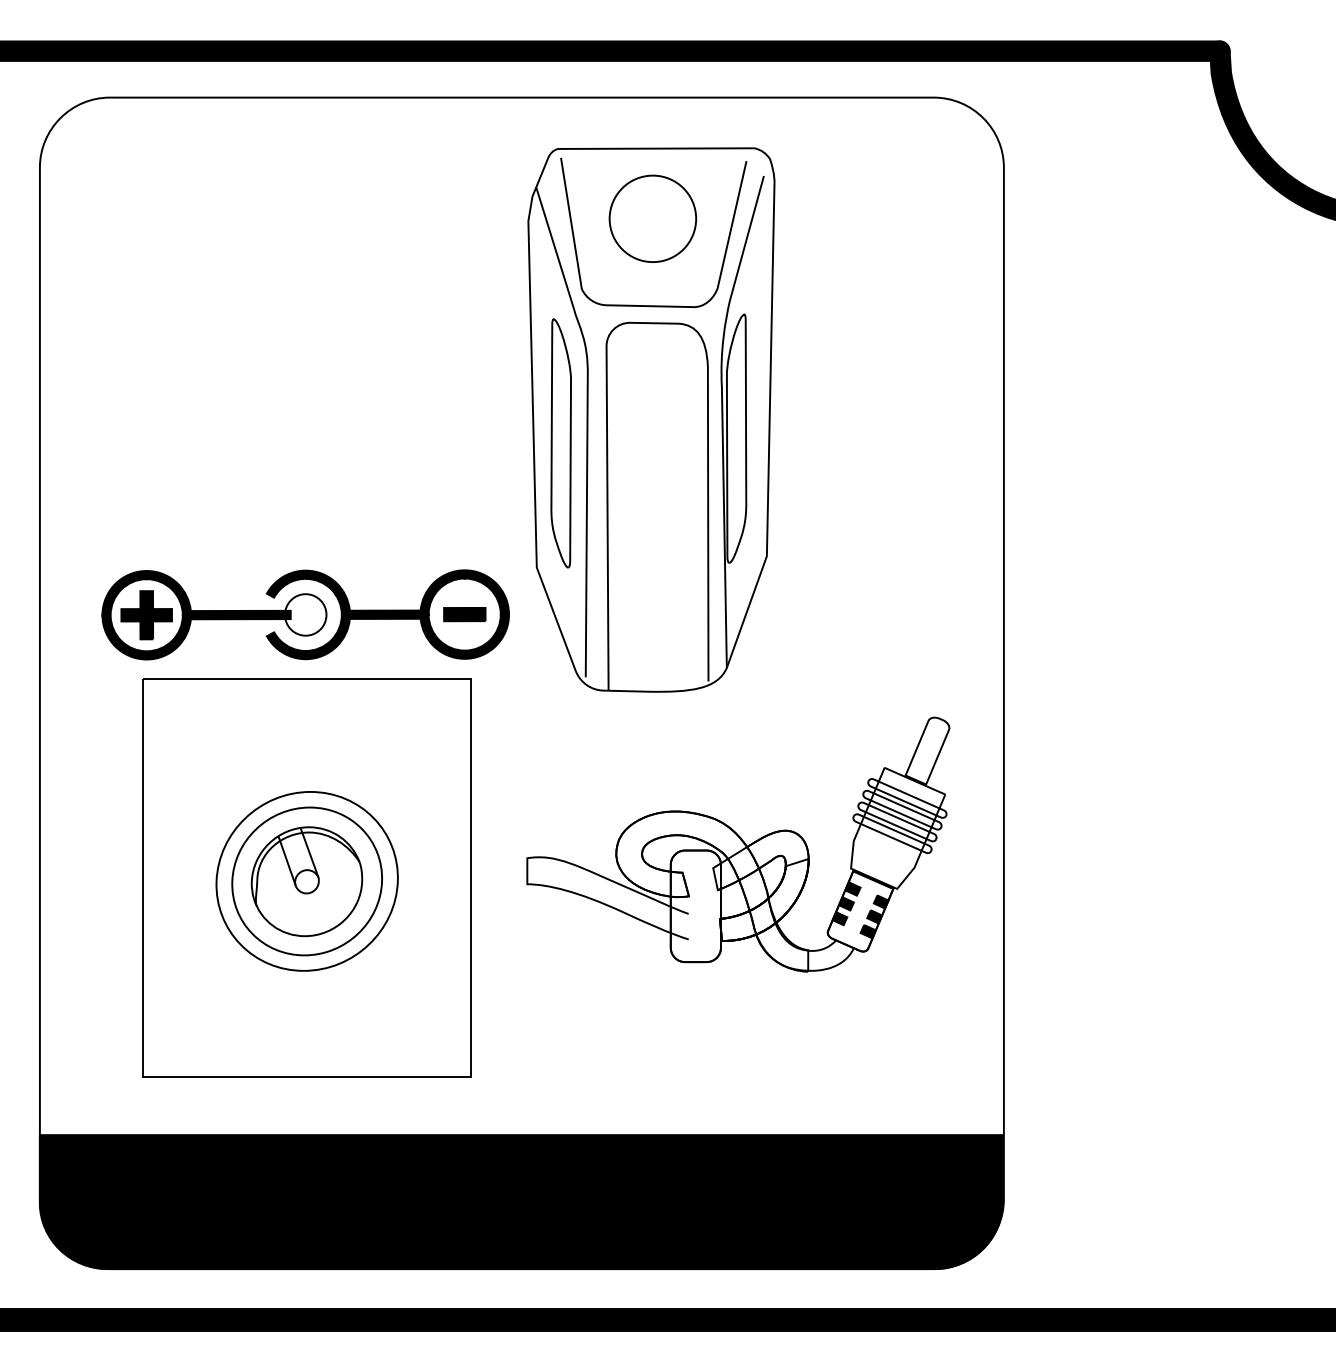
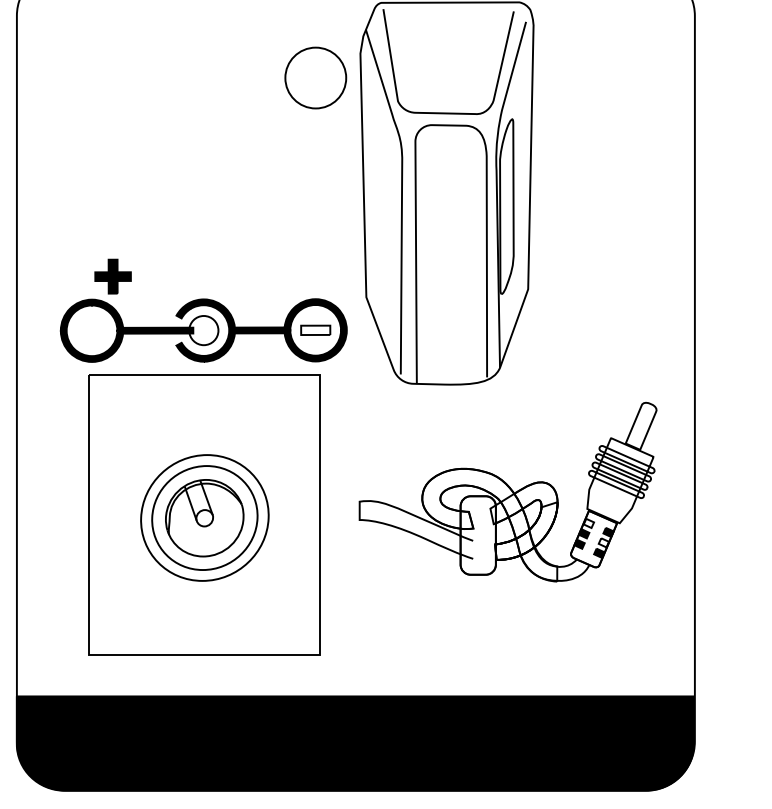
part: (652, 218) -> (315, 77), moved
part: (560, 443) -> (383, 210), removed
fill: (464, 614) -> (315, 330), removed
part: (146, 615) -> (112, 276), moved
fill: (852, 888) -> (588, 522), removed
fill: (874, 916) -> (603, 542), removed

